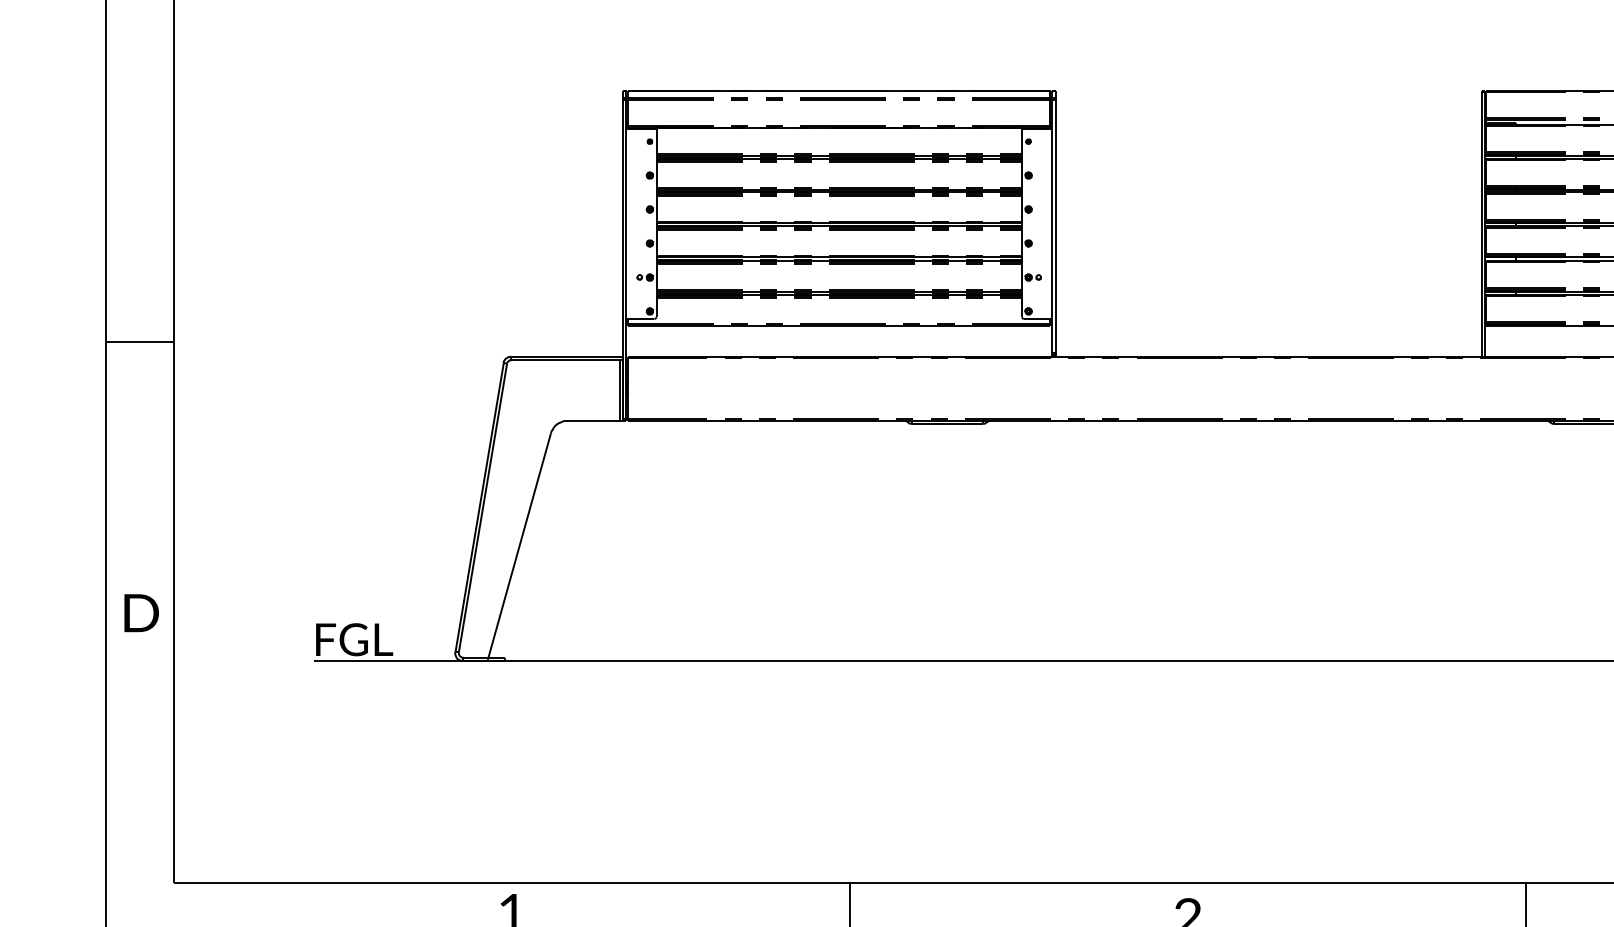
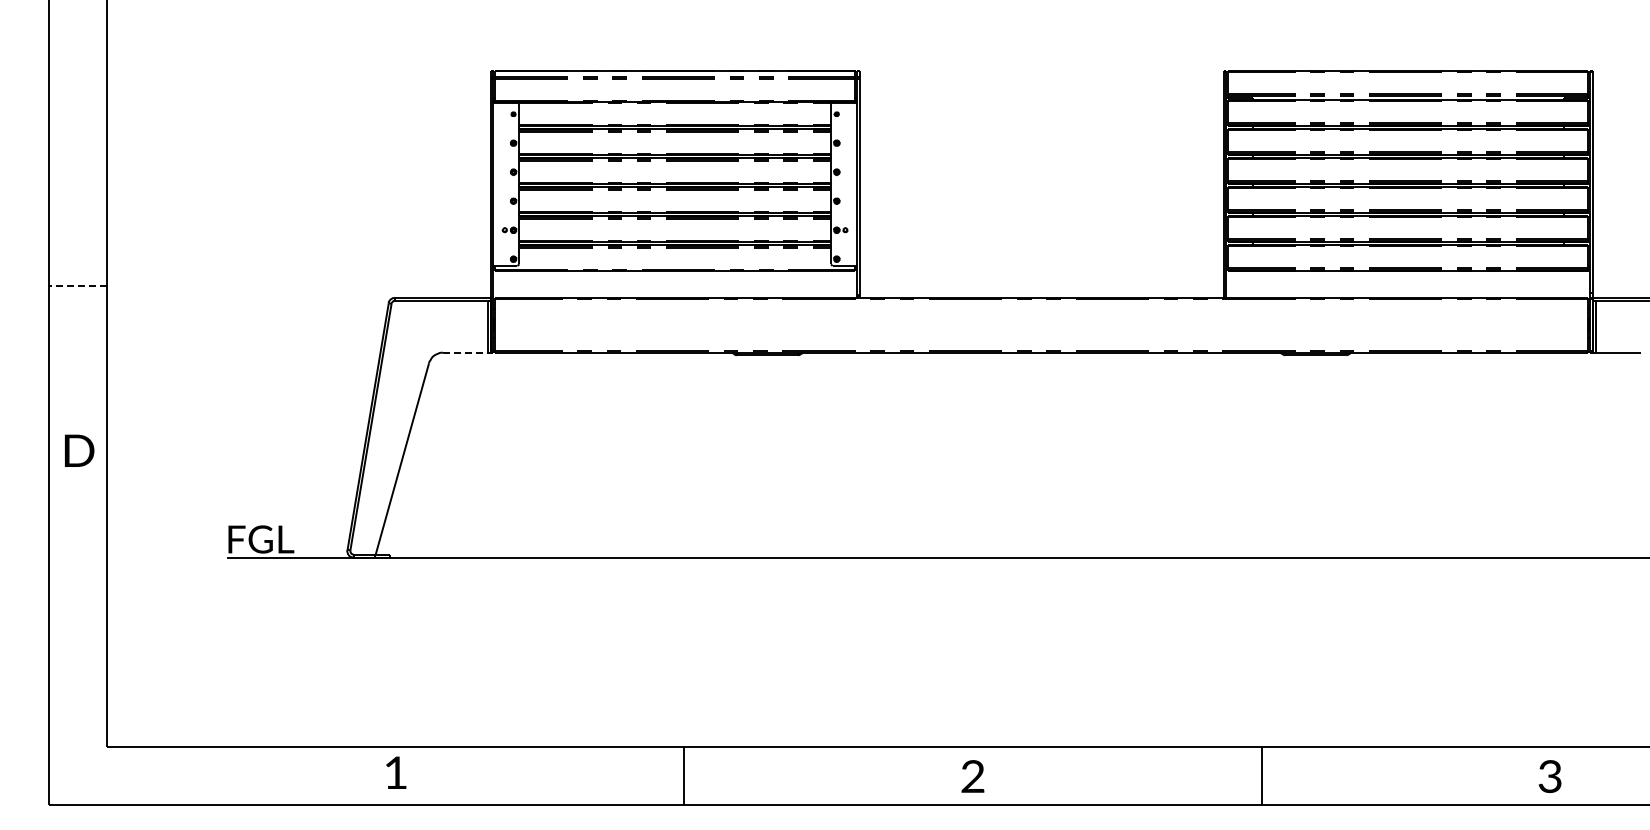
line: (140, 342) -> (78, 285), solid -> dashed
line: (593, 420) -> (465, 352), solid -> dashed
text: (141, 612) -> (79, 450), moved

